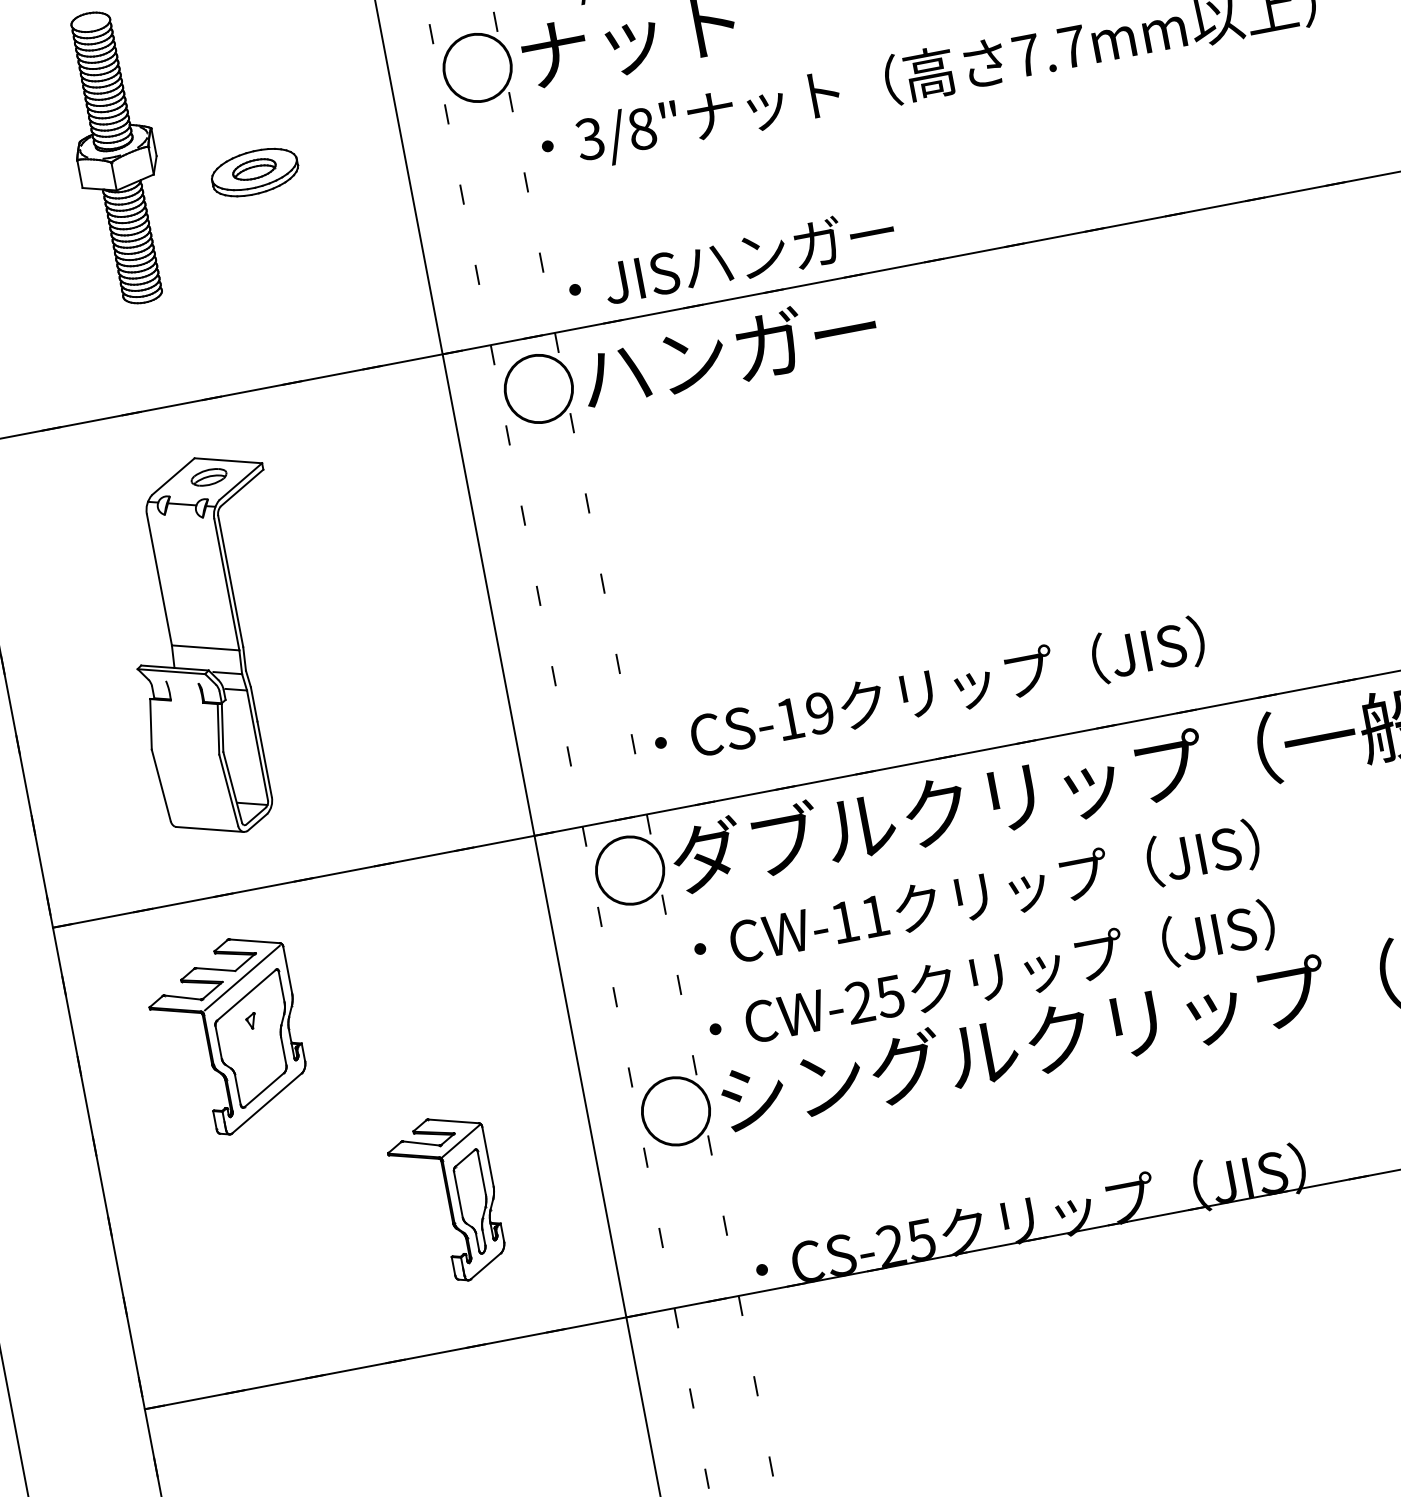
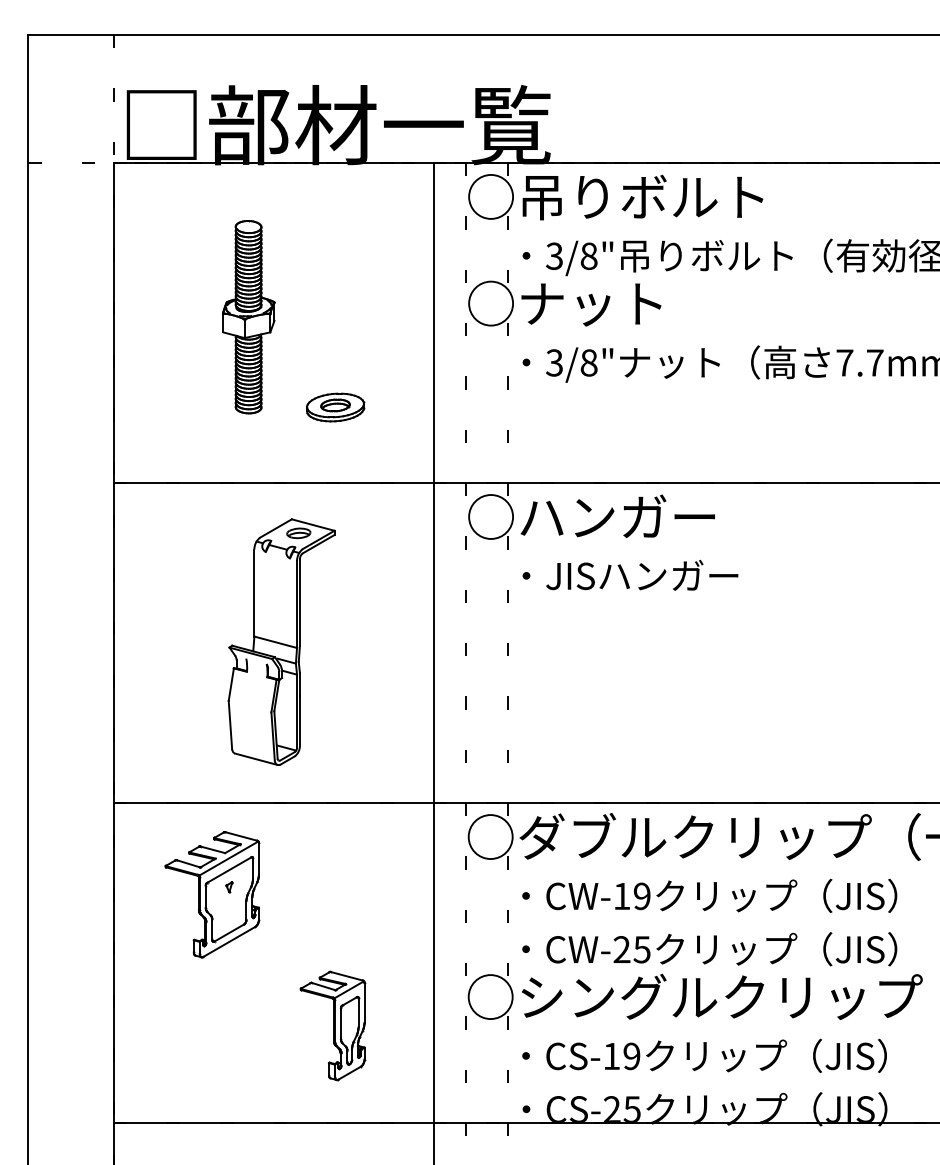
part: (254, 172) -> (335, 407), moved
text: (731, 257) -> (630, 574), moved
part: (214, 645) -> (281, 641), moved
text: (929, 691) -> (704, 1055), moved
text: (874, 916) -> (641, 896), CW-11 -> CW-19

